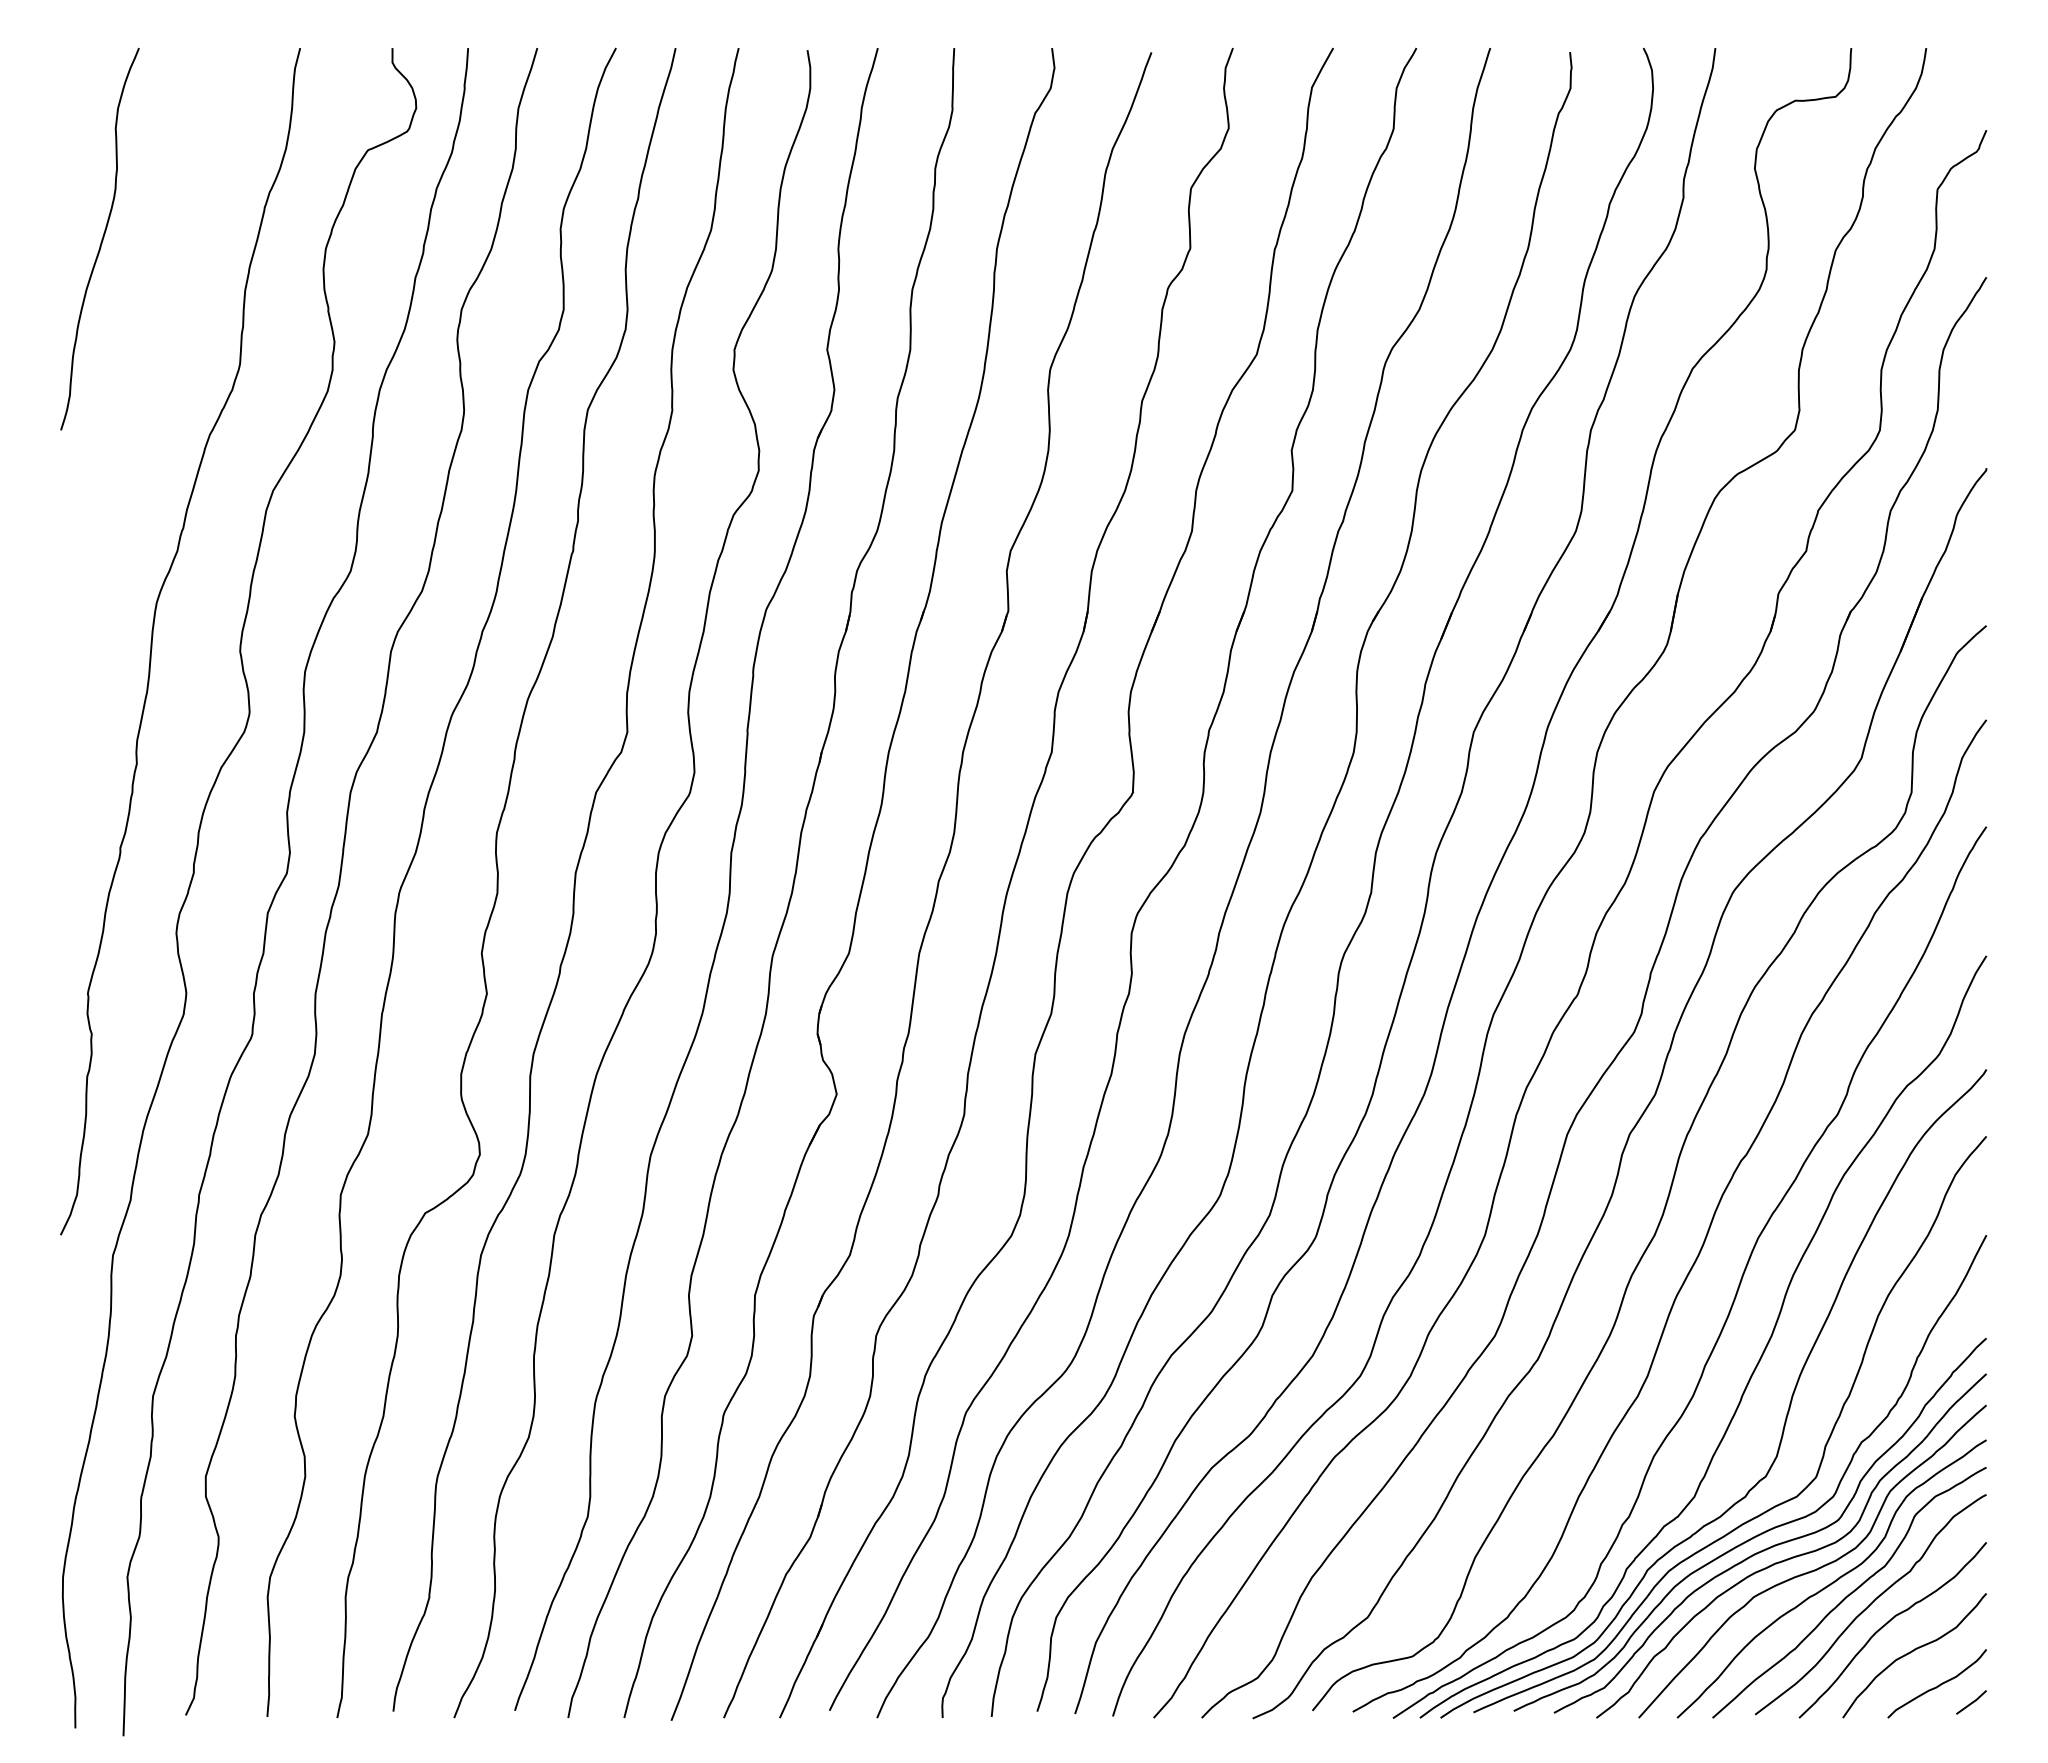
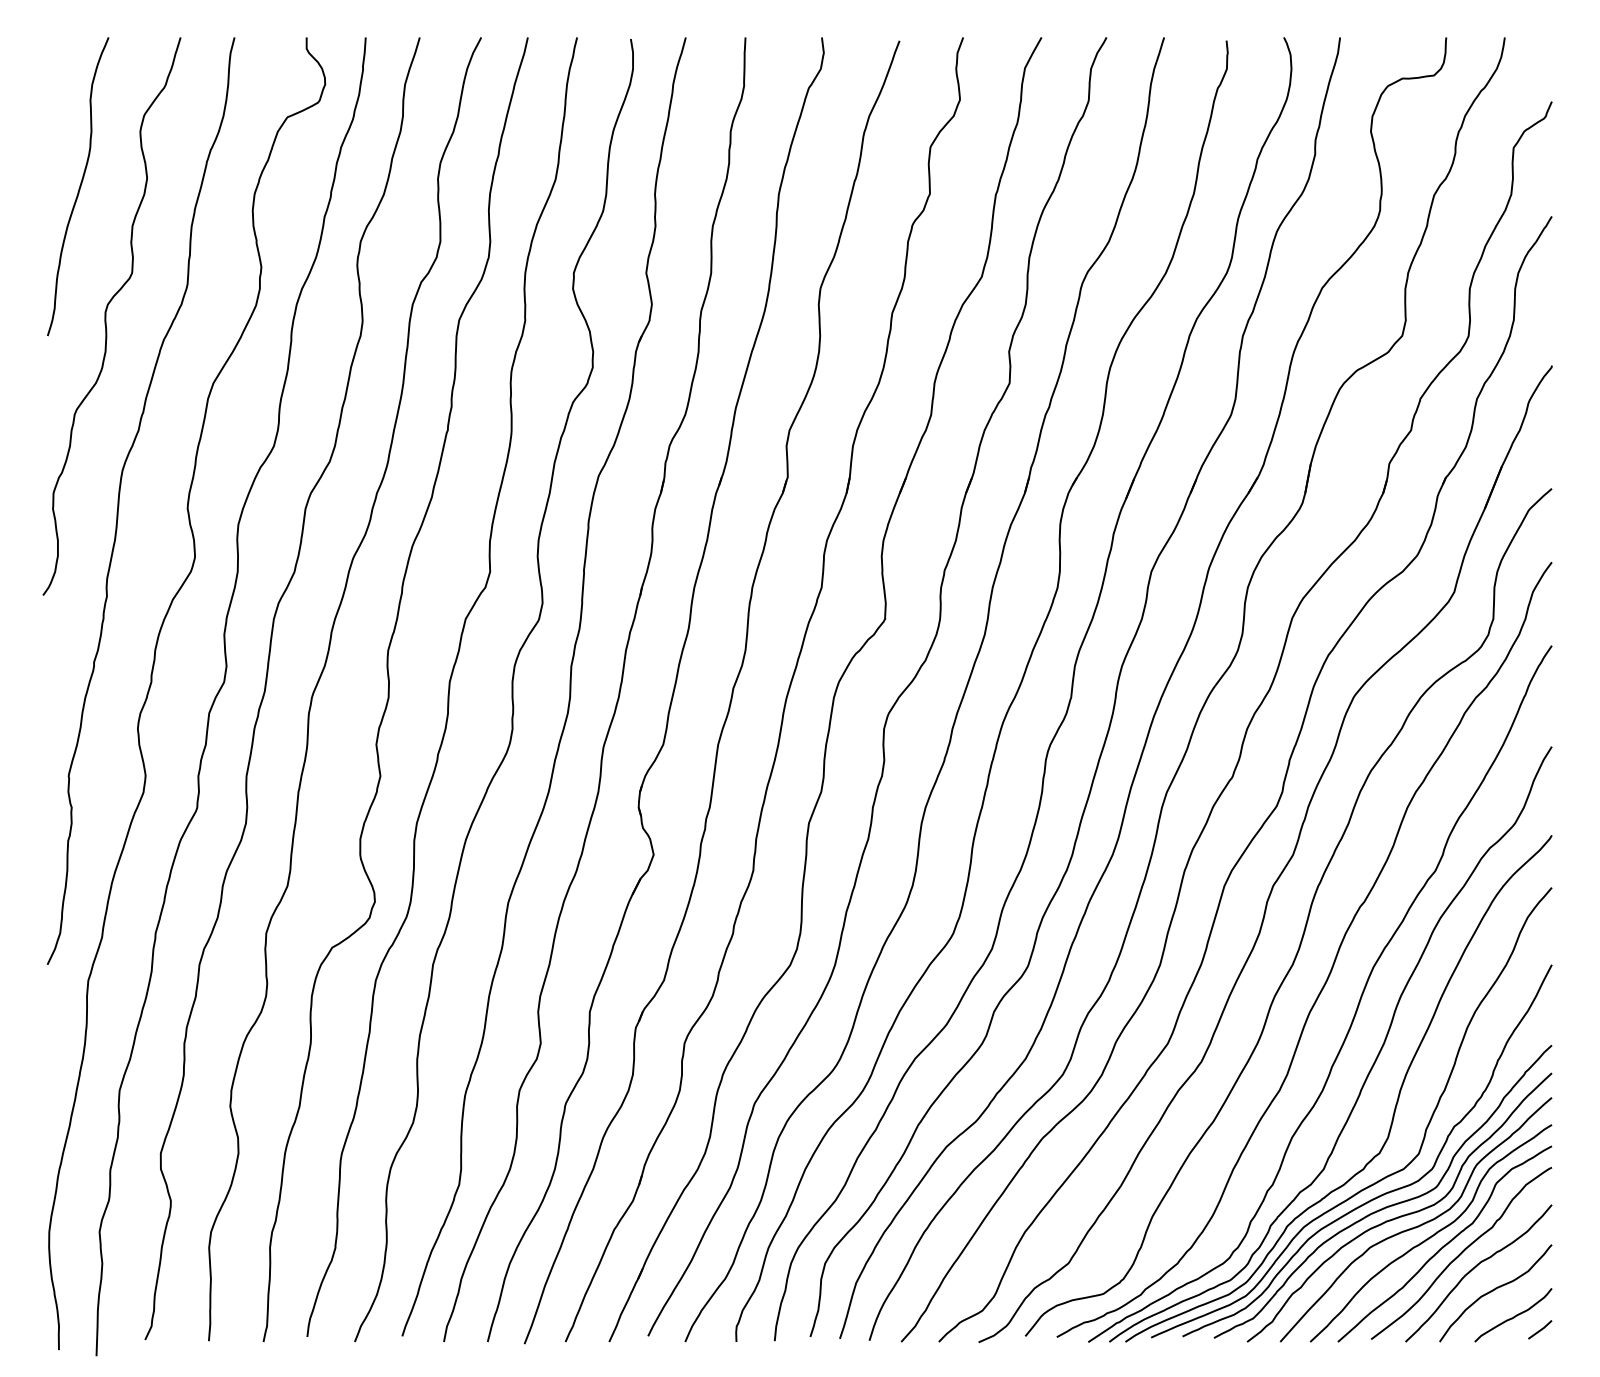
curve: (135, 405) -> (105, 316), added

